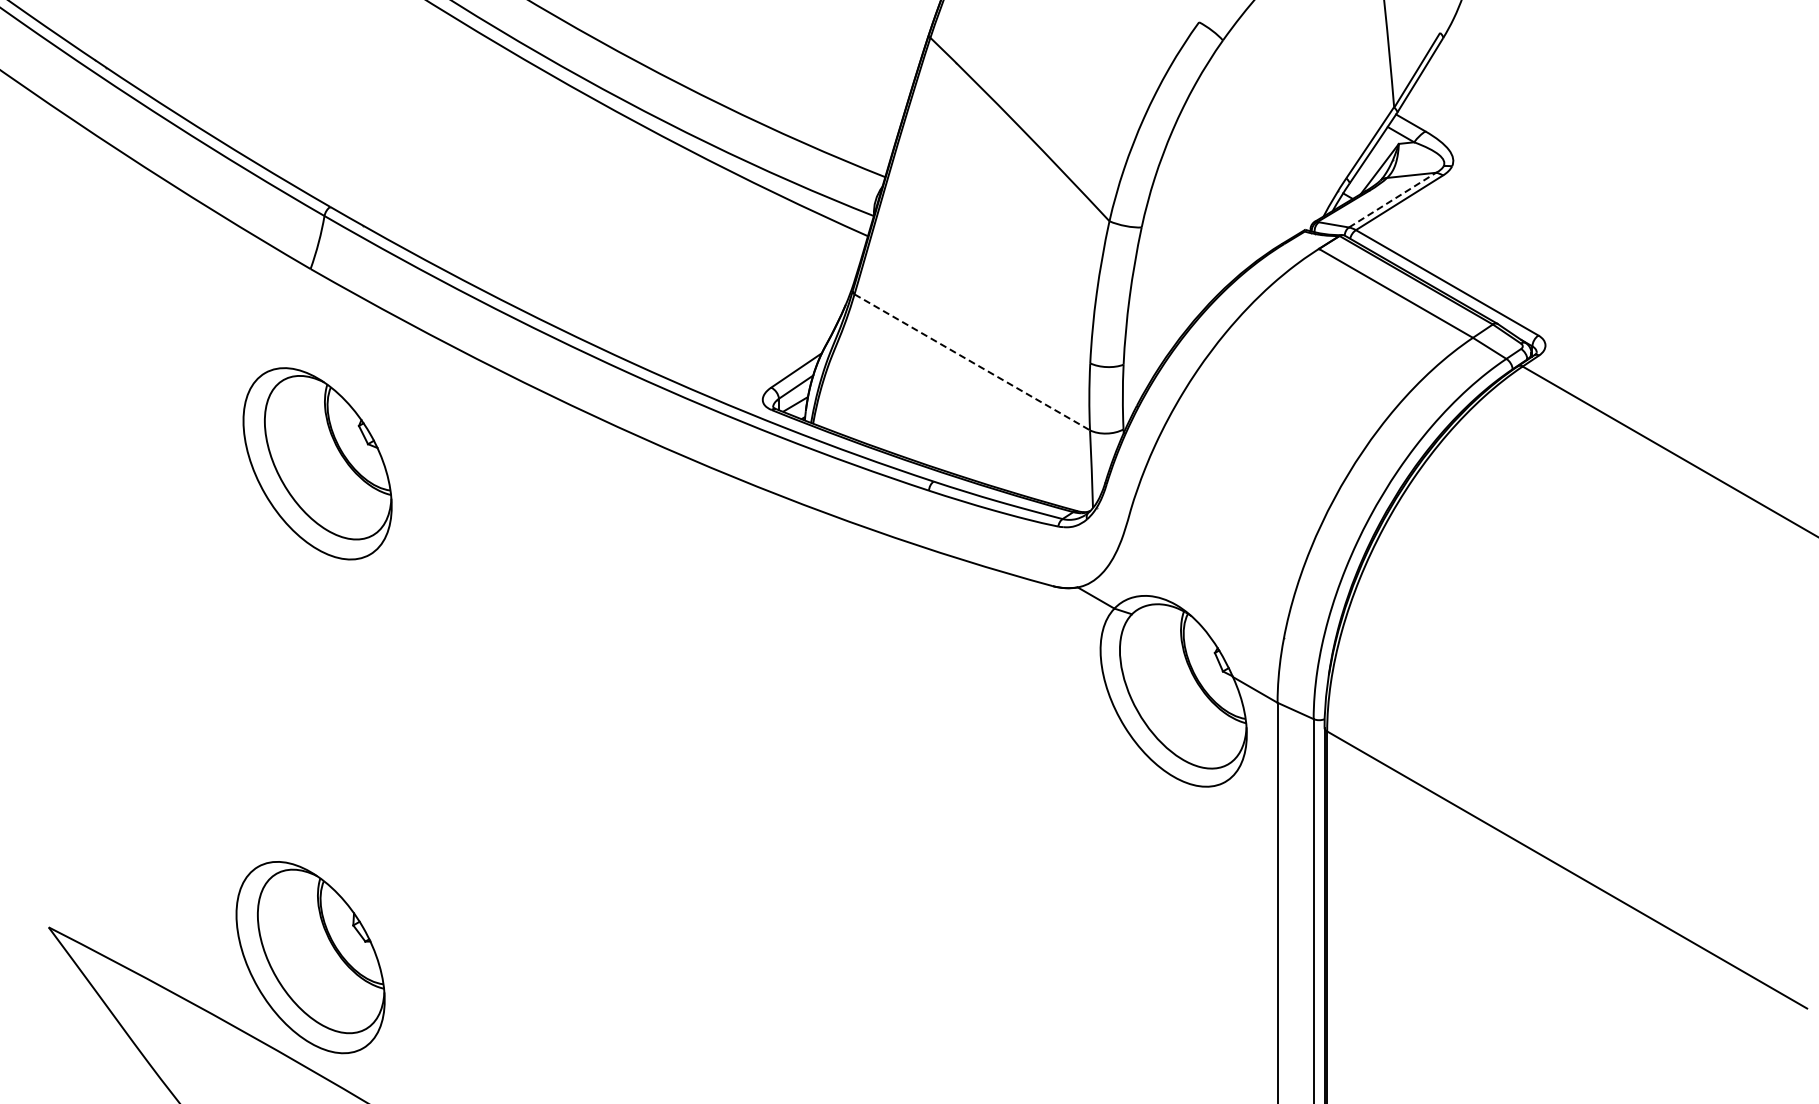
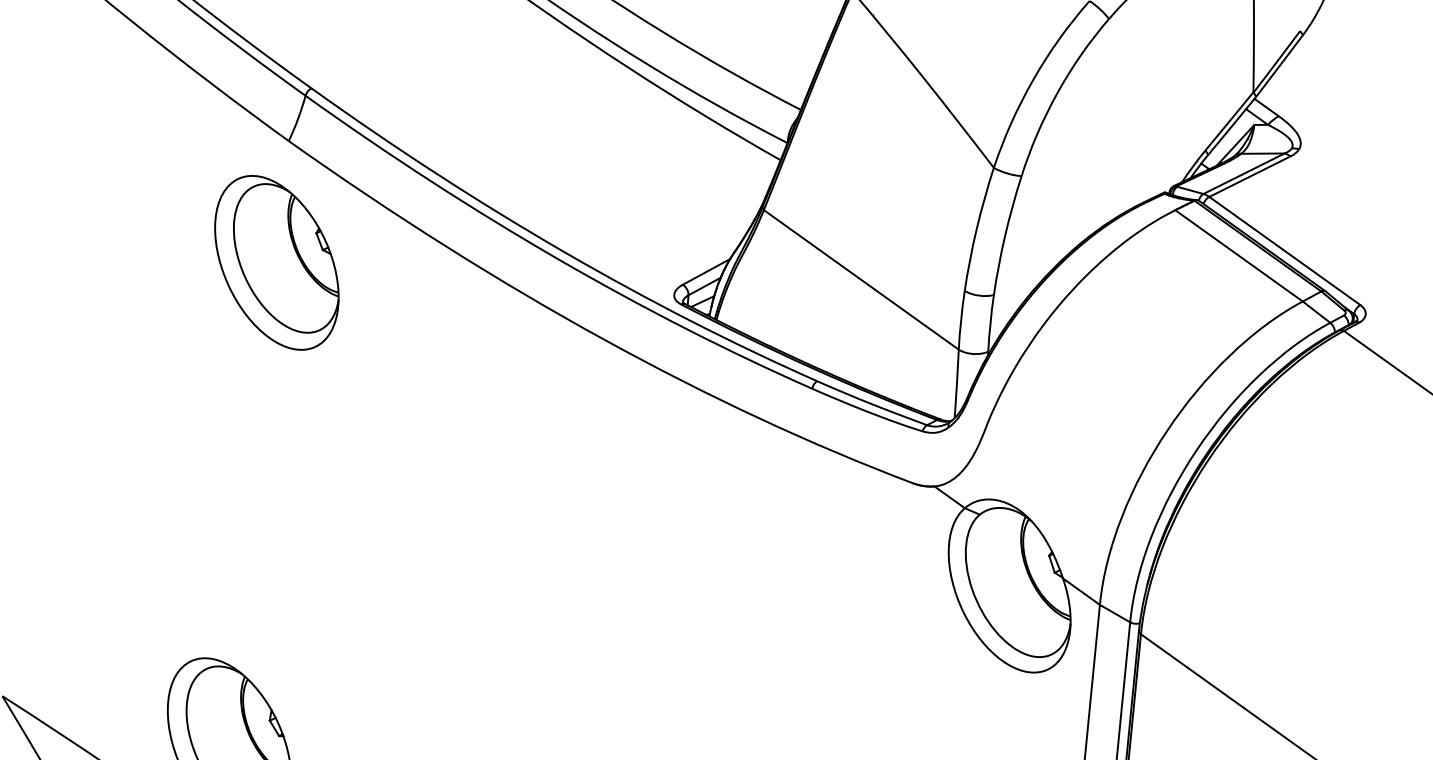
line: (1392, 199) -> (1244, 173), dashed -> solid
line: (972, 362) -> (861, 280), dashed -> solid
part: (317, 463) -> (276, 262), moved

